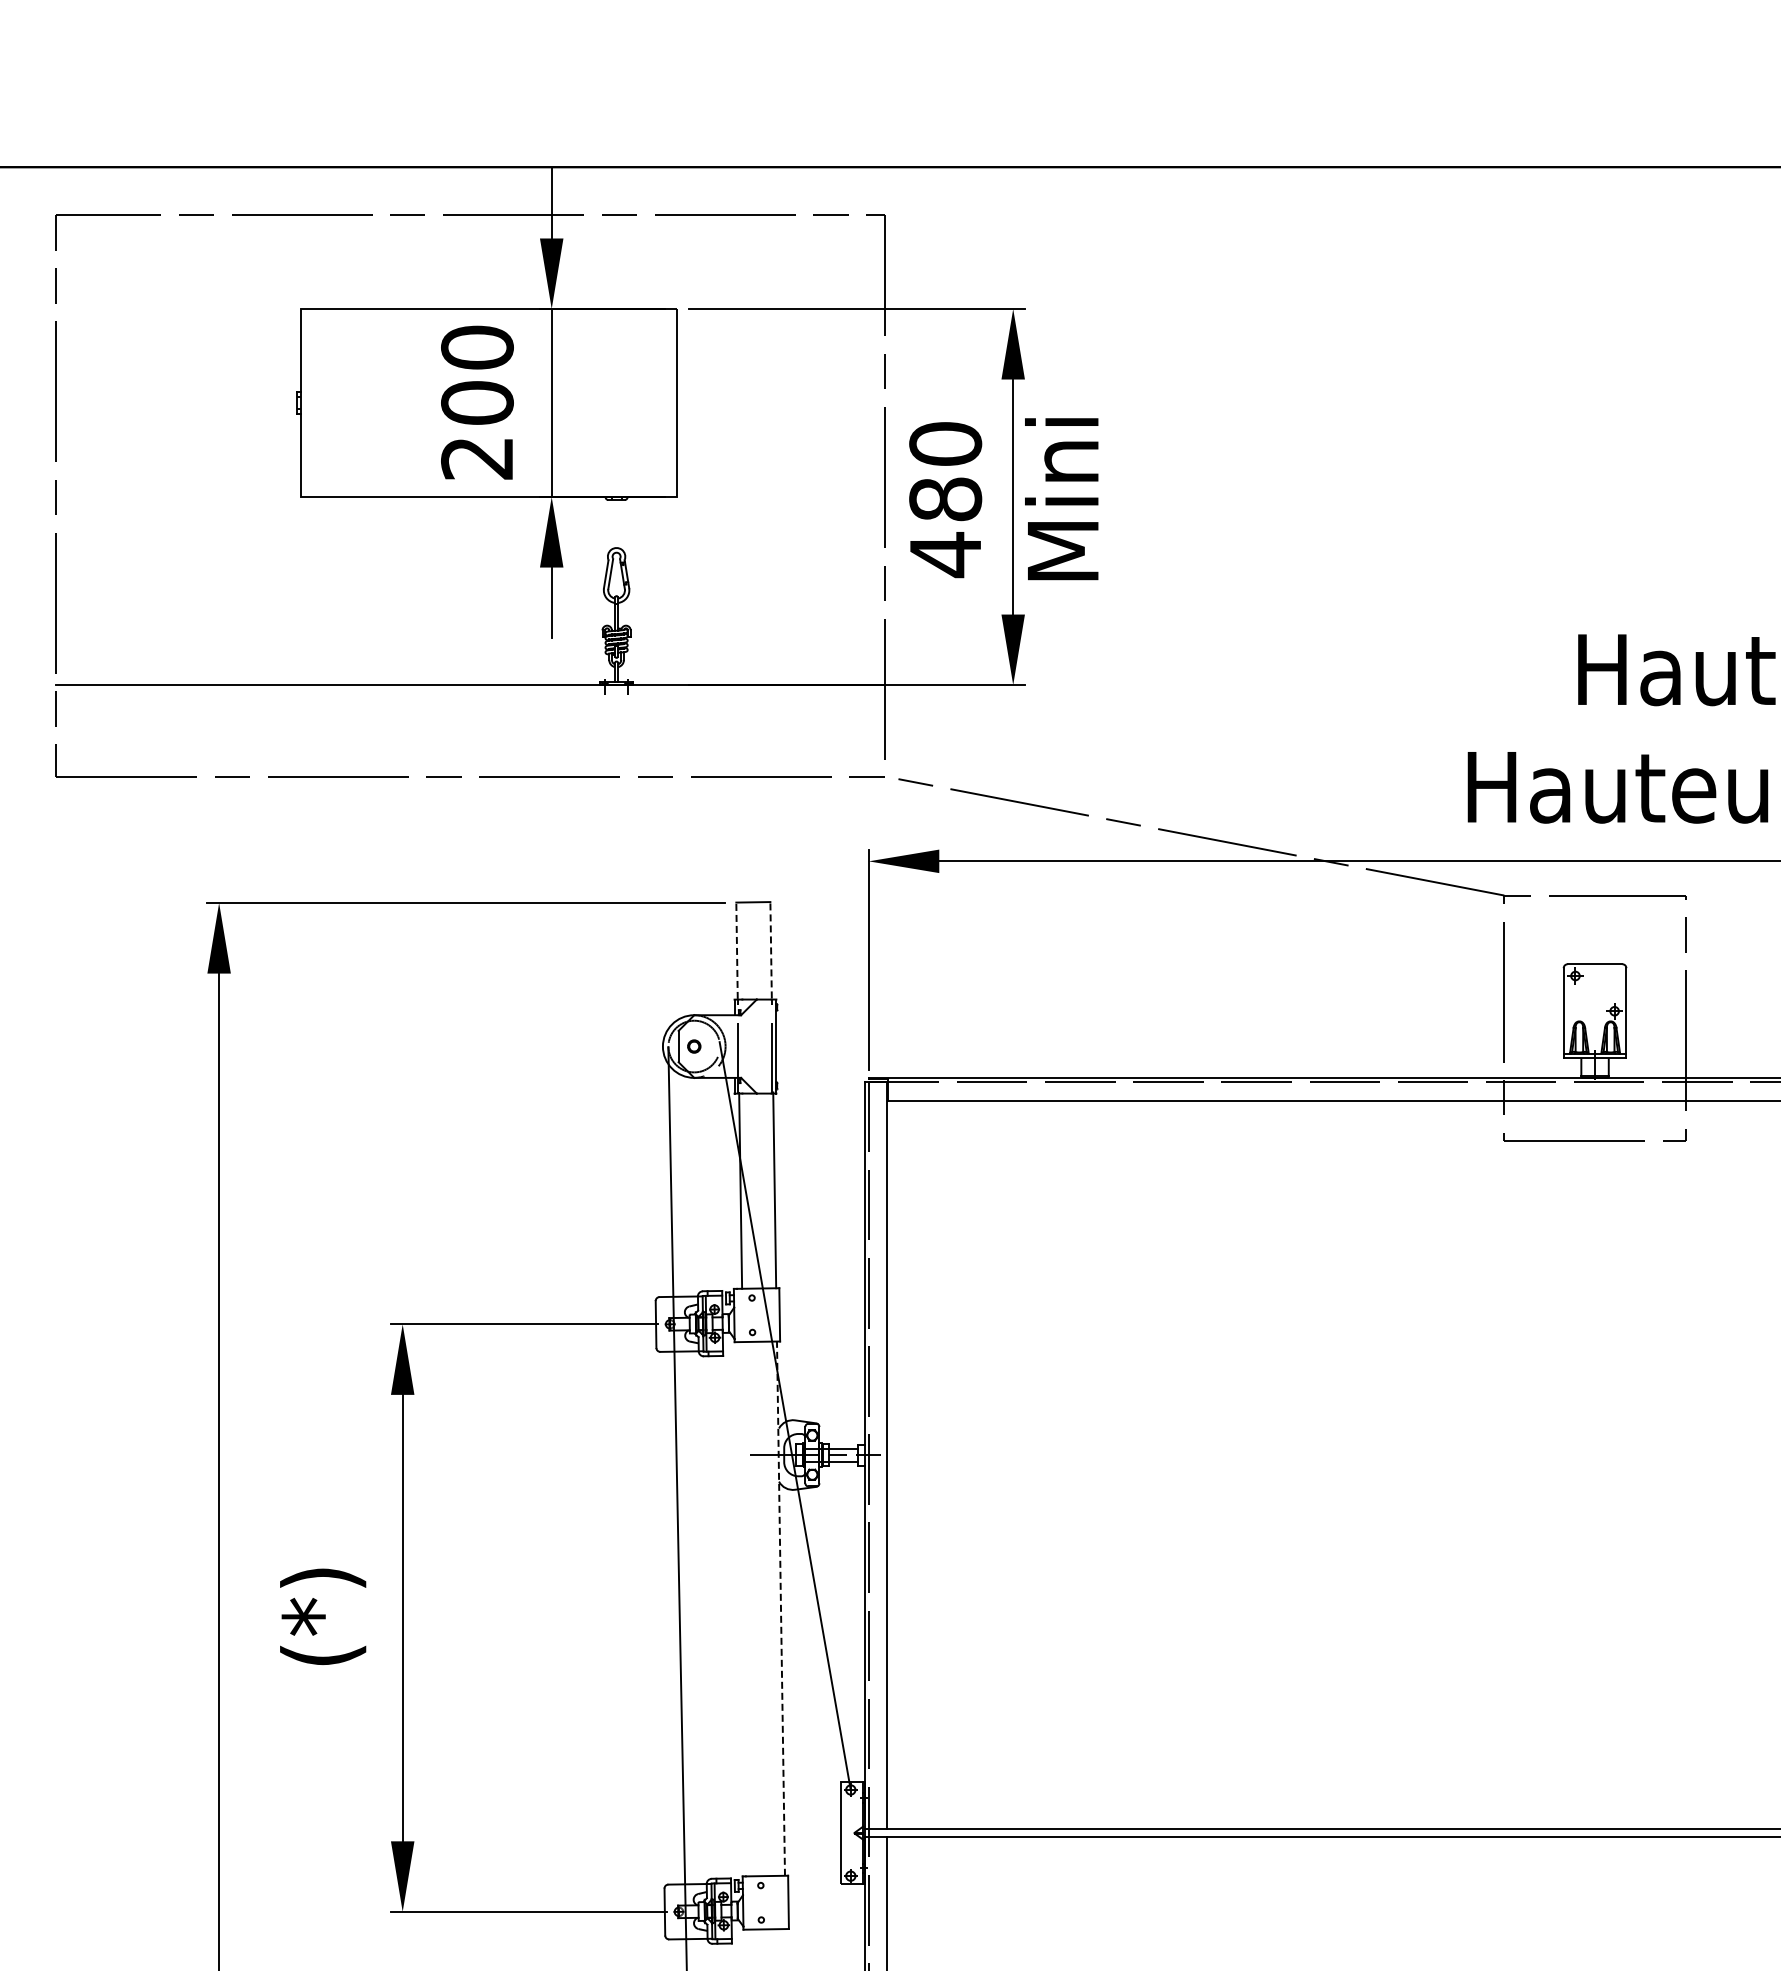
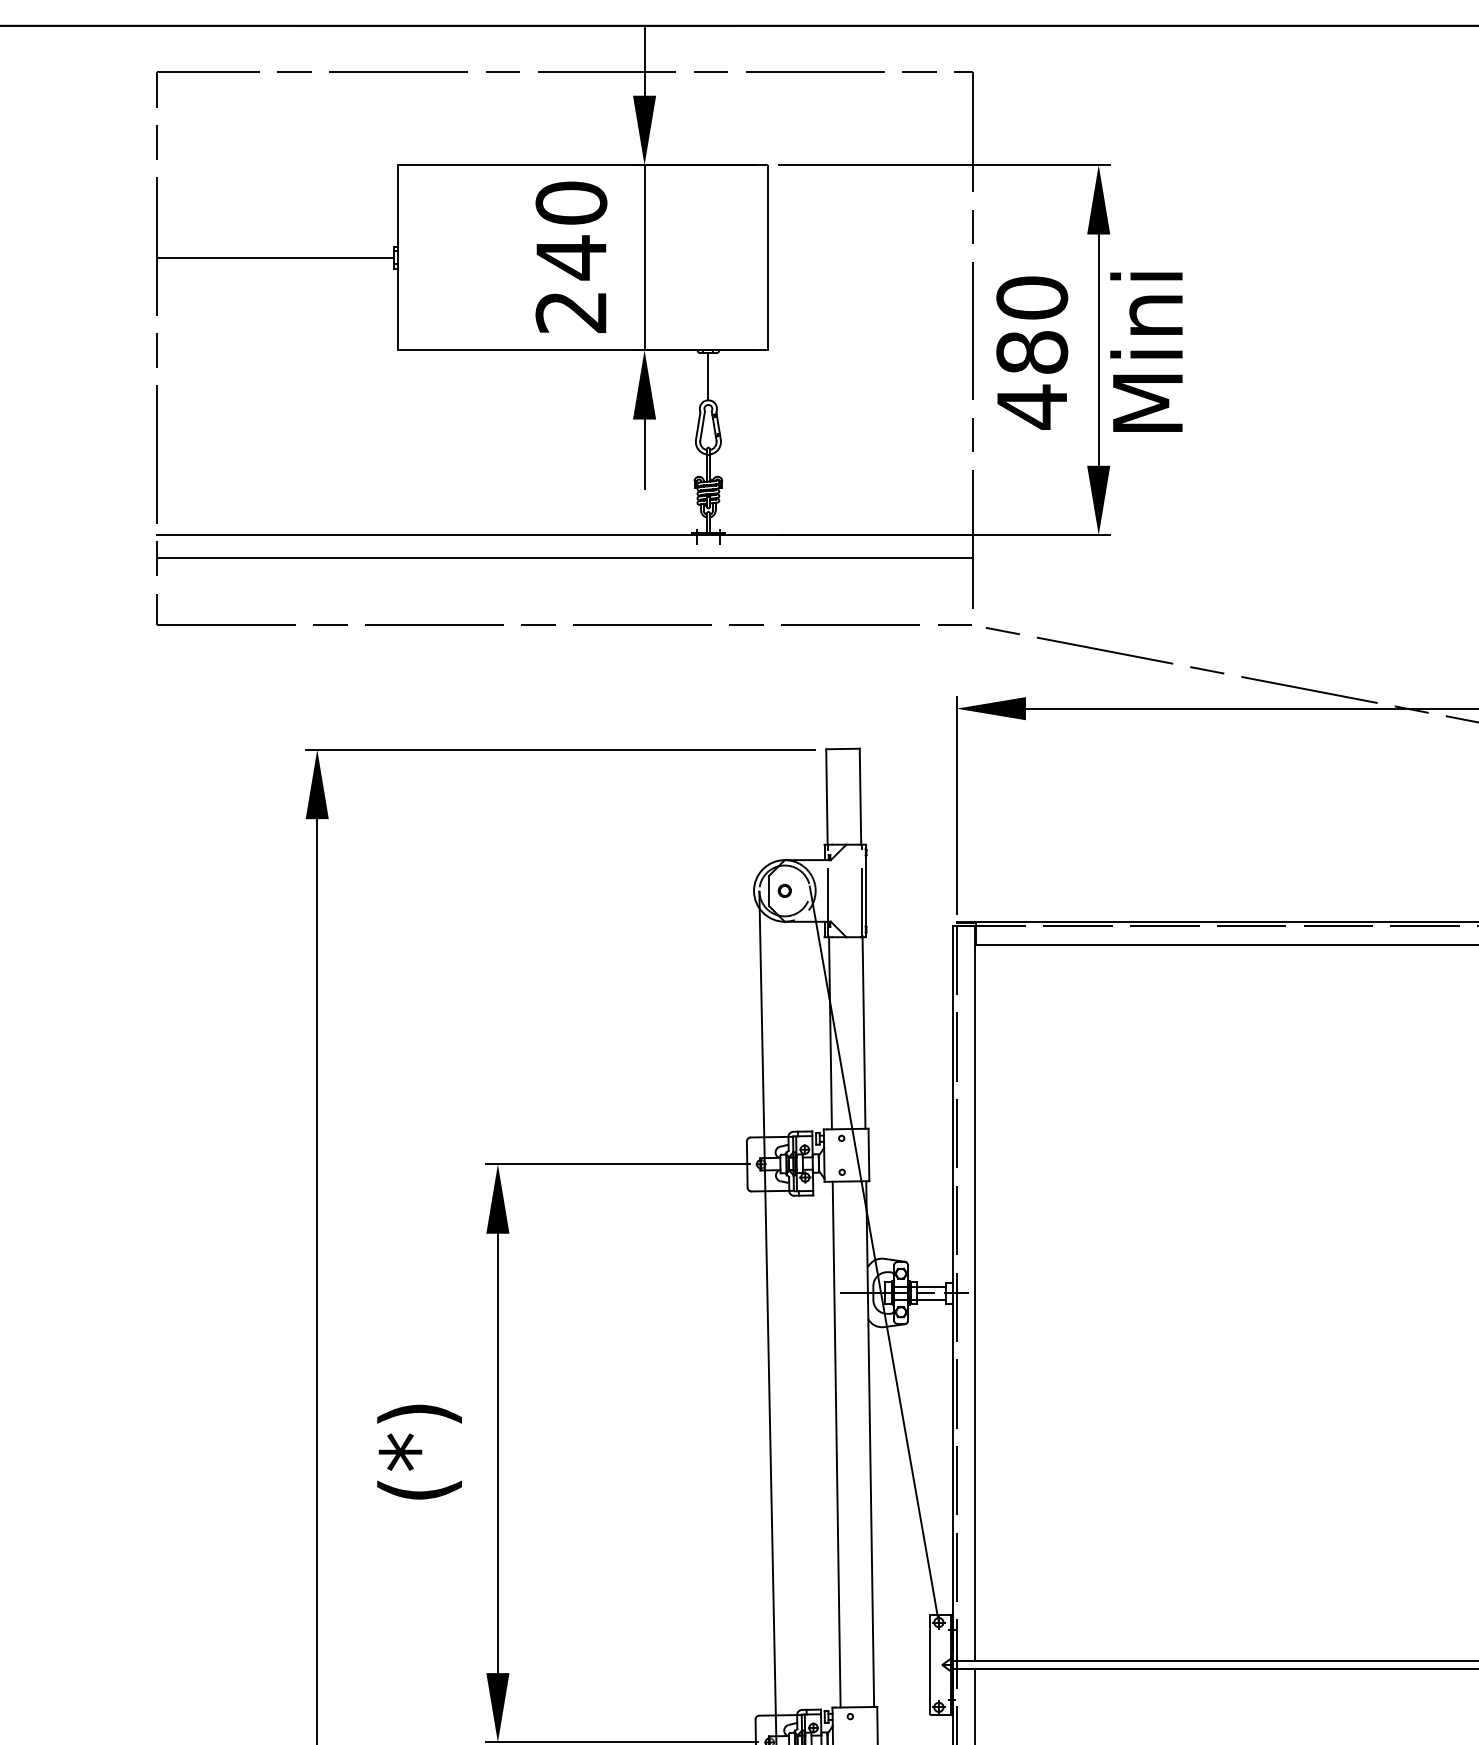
line: (176, 403) -> (275, 258), added
text: (477, 403) -> (571, 258), 200 -> 240
line: (616, 524) -> (708, 377), added
line: (470, 708) -> (564, 558), added
line: (771, 949) -> (860, 795), dashed -> solid
line: (737, 950) -> (827, 796), dashed -> solid
line: (780, 1608) -> (869, 1443), dashed -> solid
line: (746, 1609) -> (836, 1444), added

